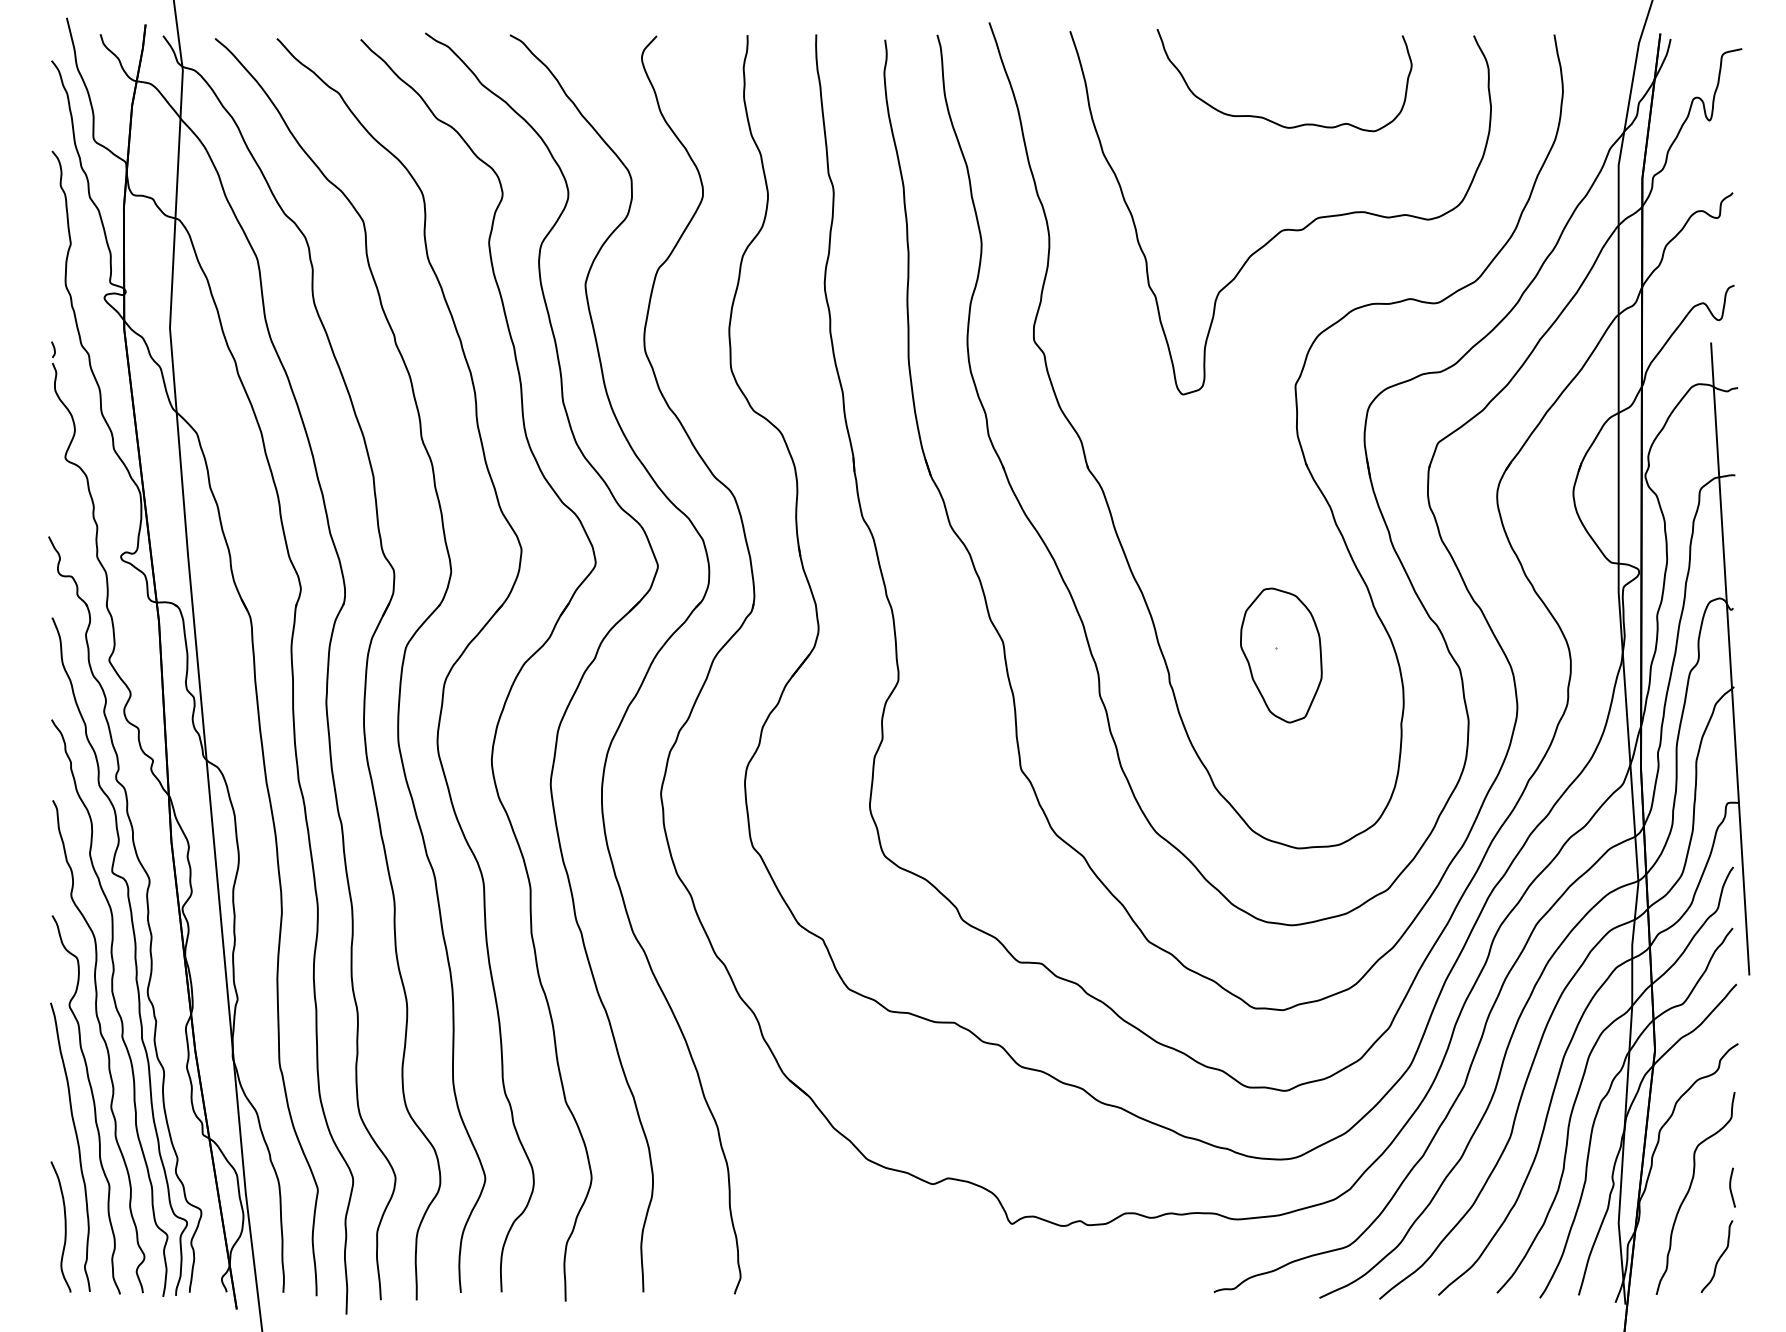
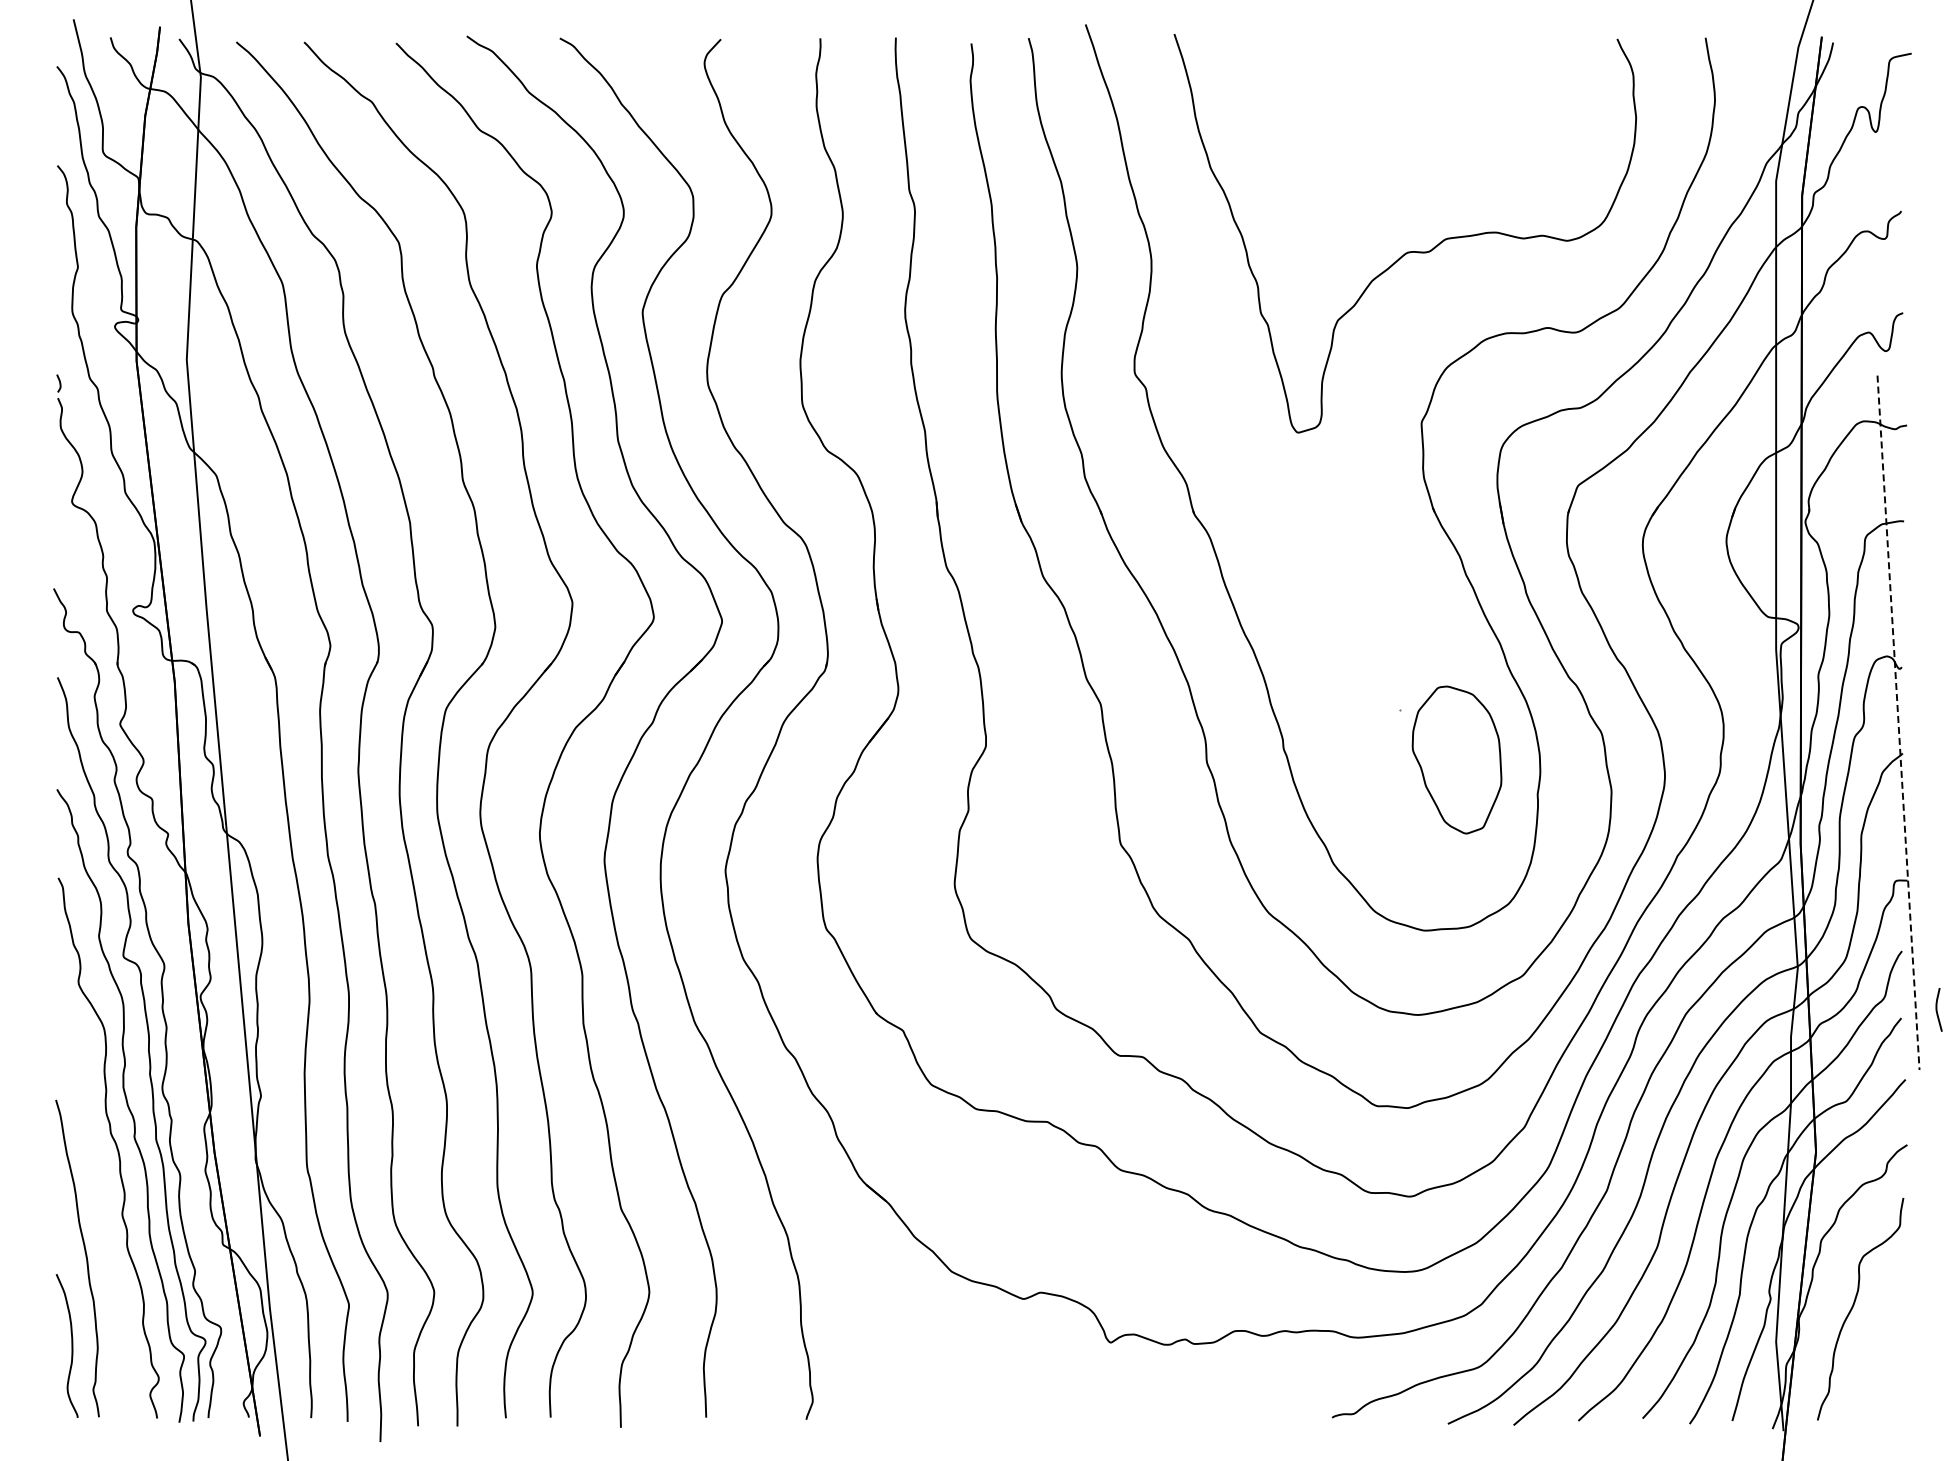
curve: (1270, 120) -> (1394, 131), removed
part: (1280, 655) -> (1456, 759), moved
line: (1730, 658) -> (1898, 722), solid -> dashed
curve: (93, 1103) -> (102, 1210), removed
curve: (1731, 1187) -> (1937, 1009), moved
curve: (1718, 1258) -> (1885, 1380), removed

